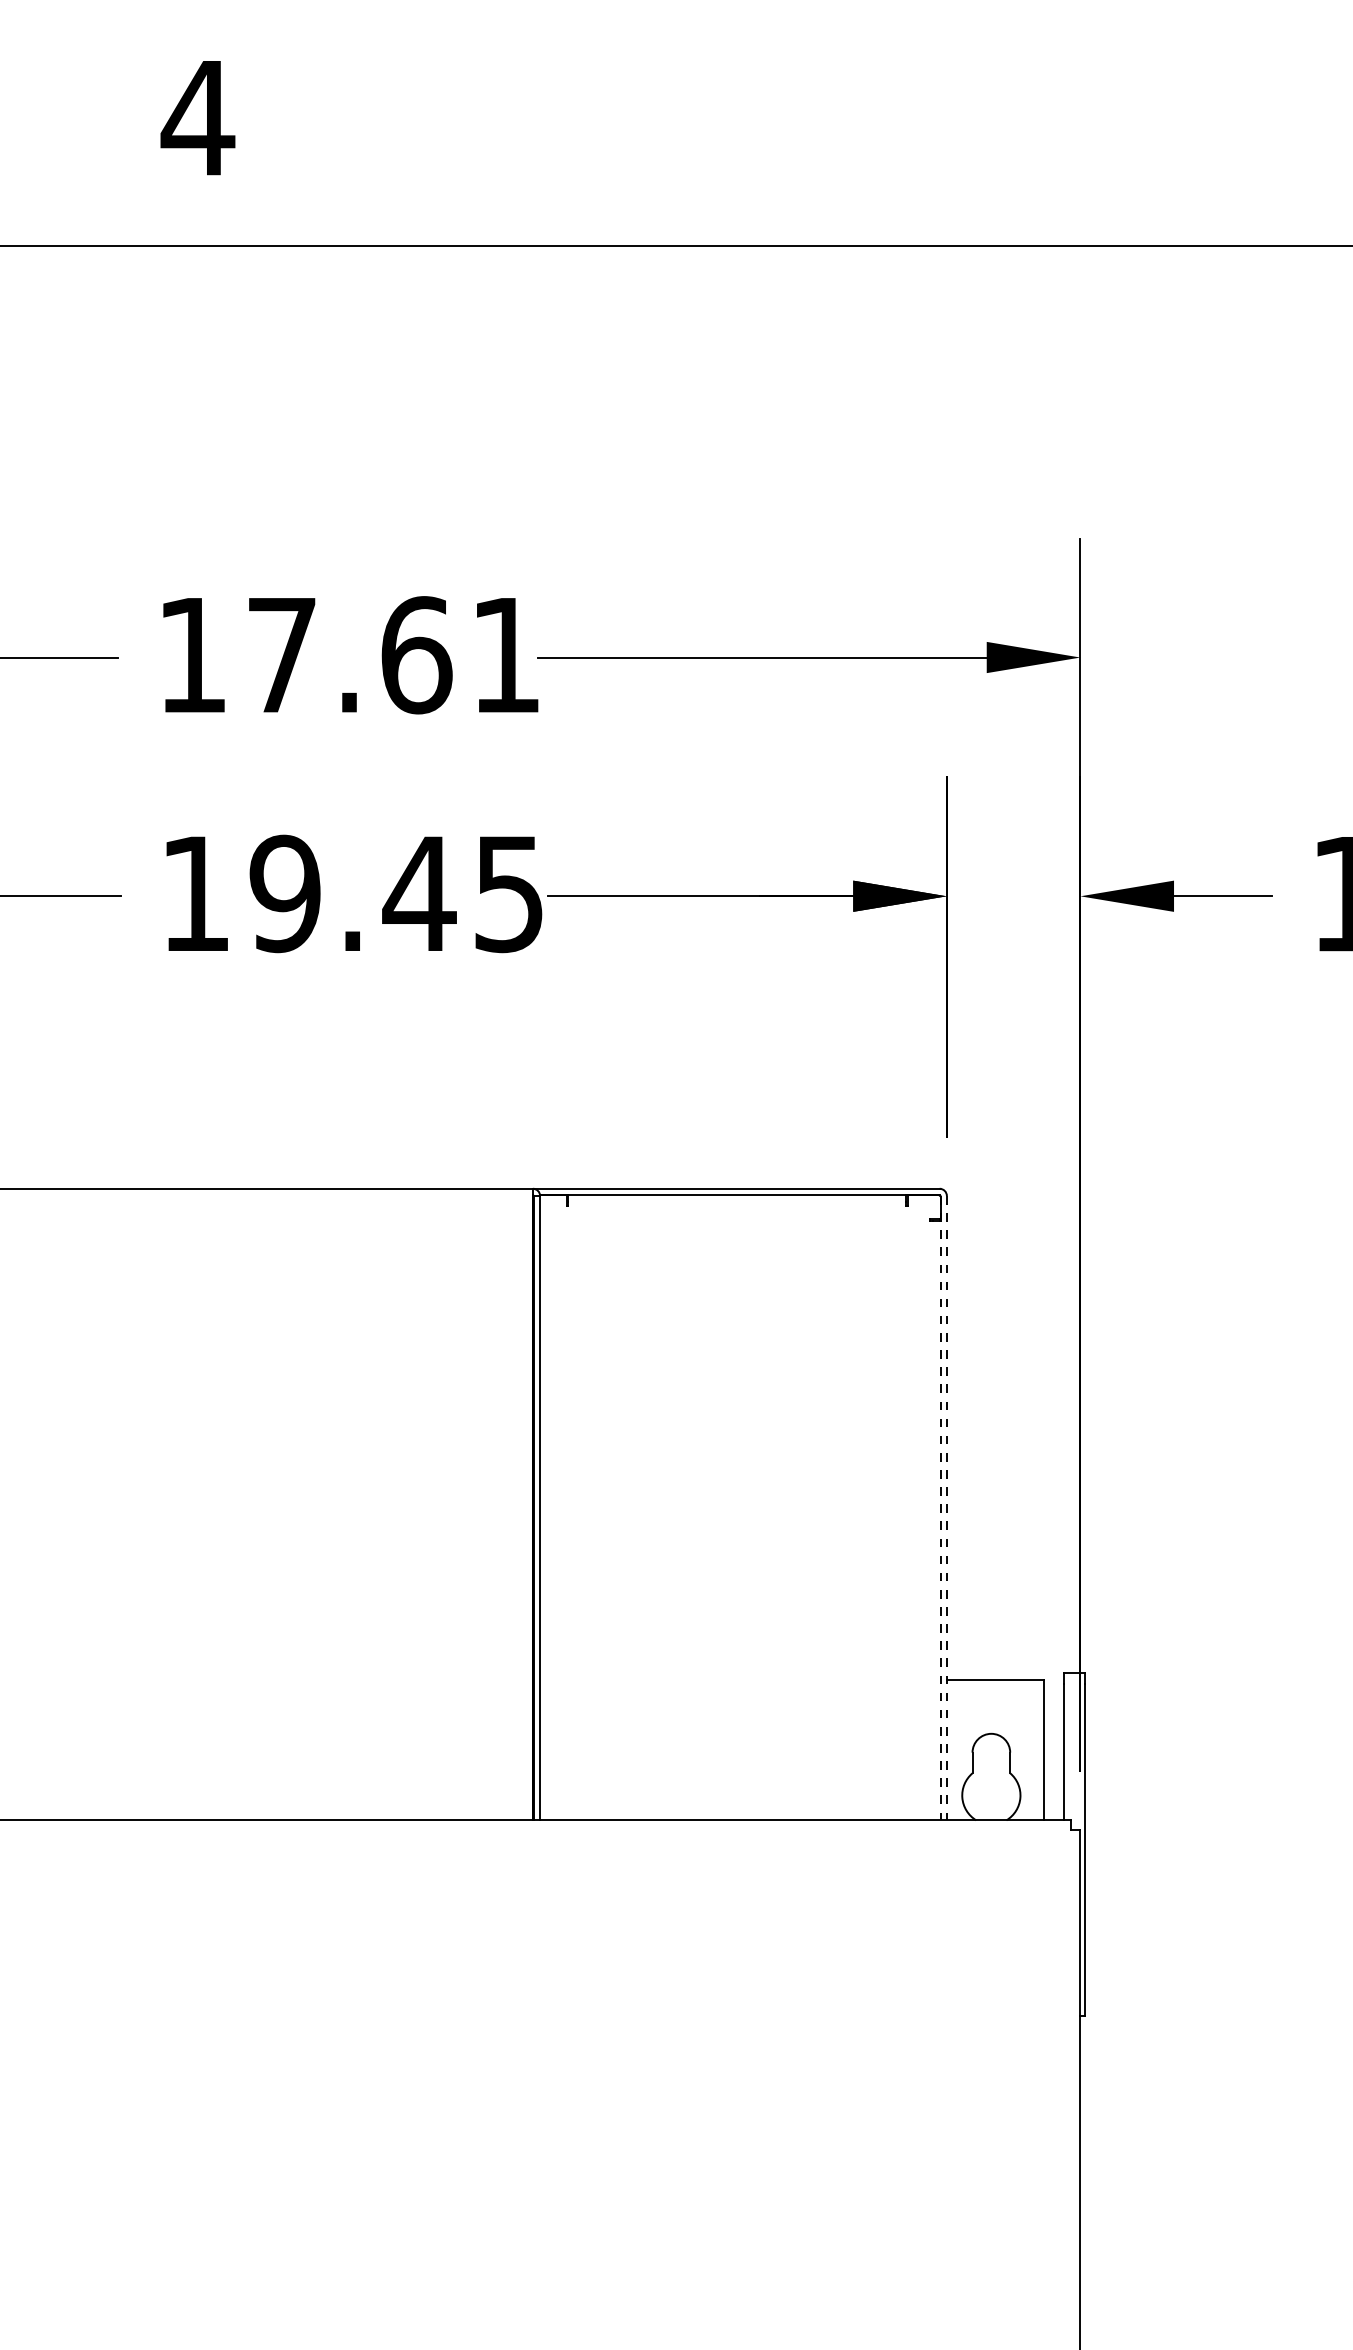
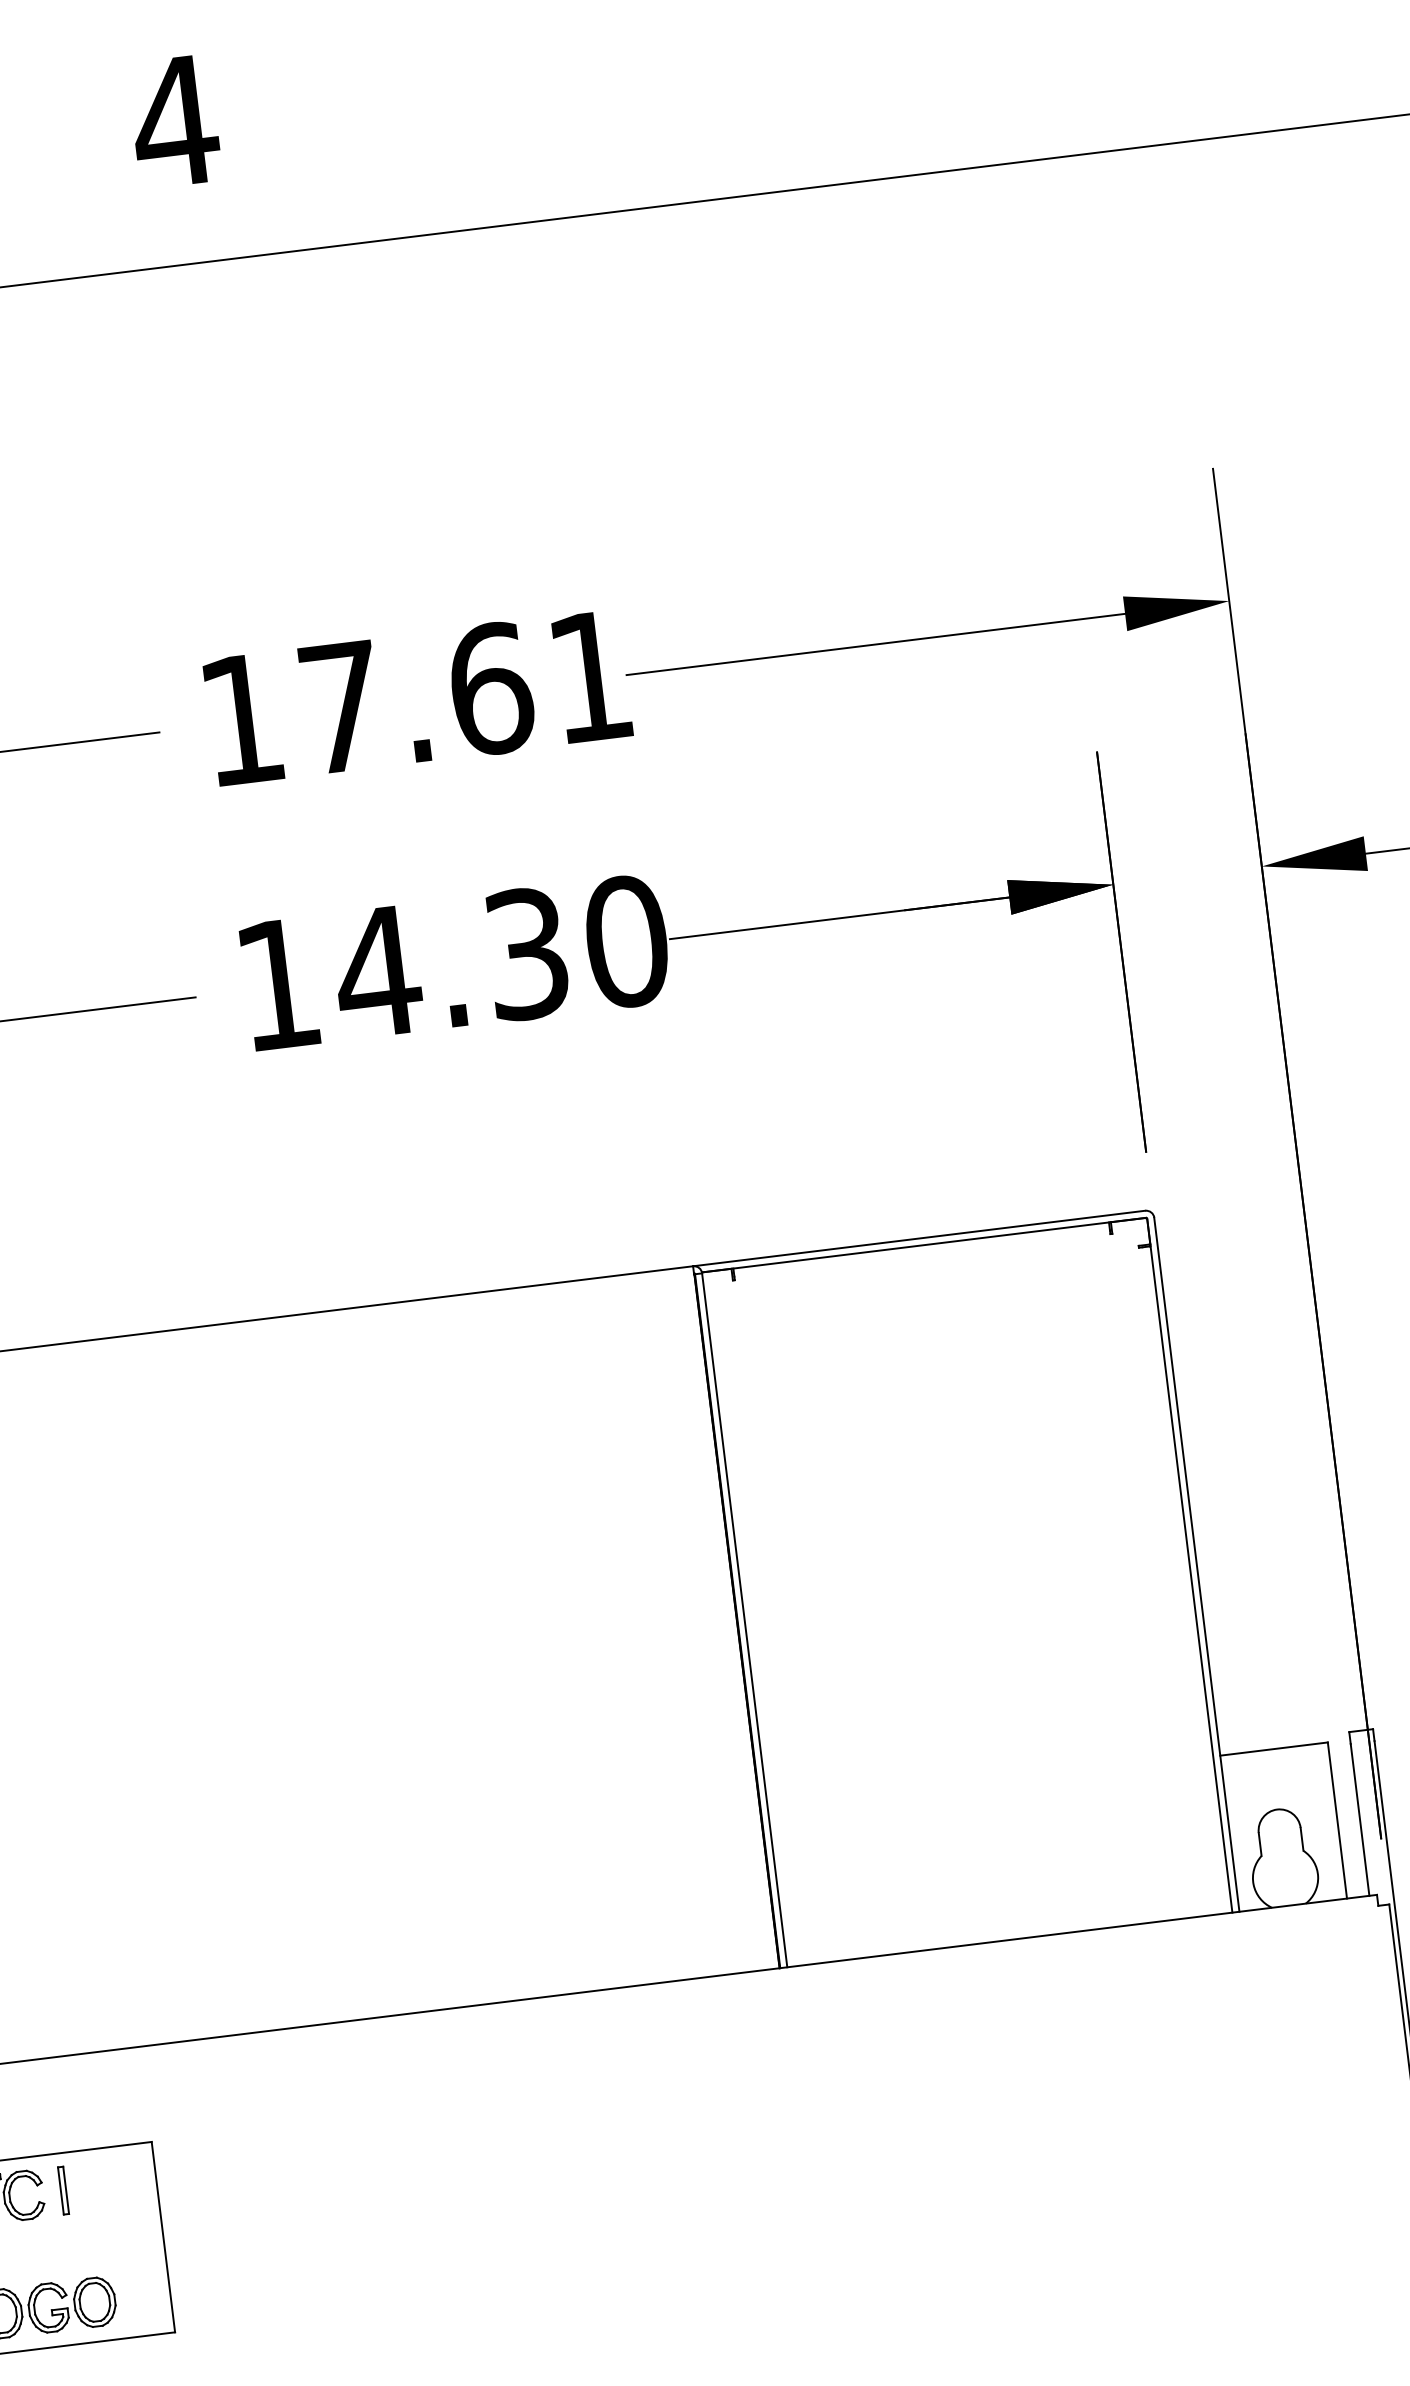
text: (396, 893) -> (501, 956), 19.45 -> 14.30
line: (940, 1508) -> (1189, 1566), dashed -> solid
line: (946, 1508) -> (1196, 1565), dashed -> solid

